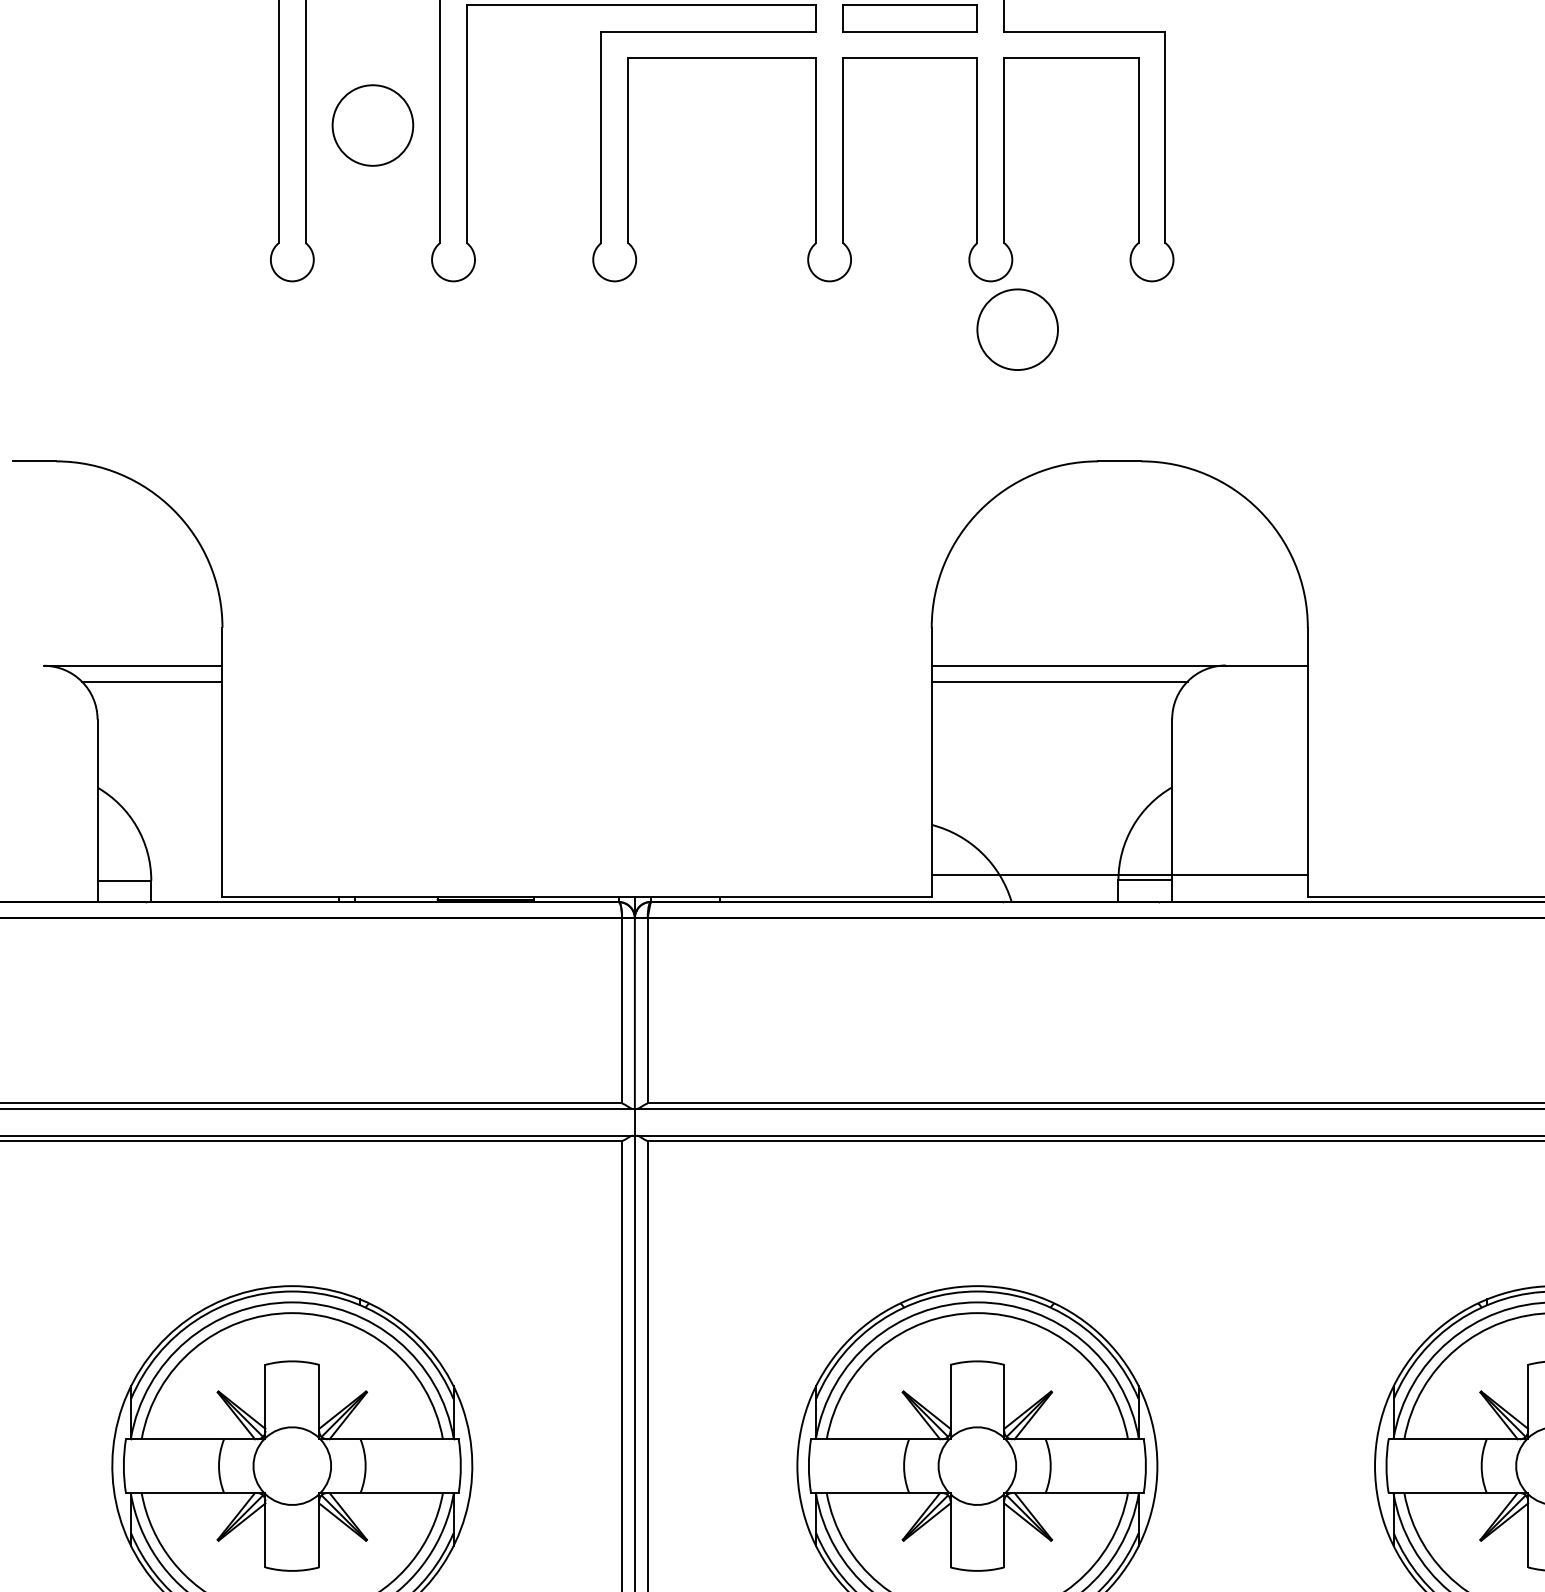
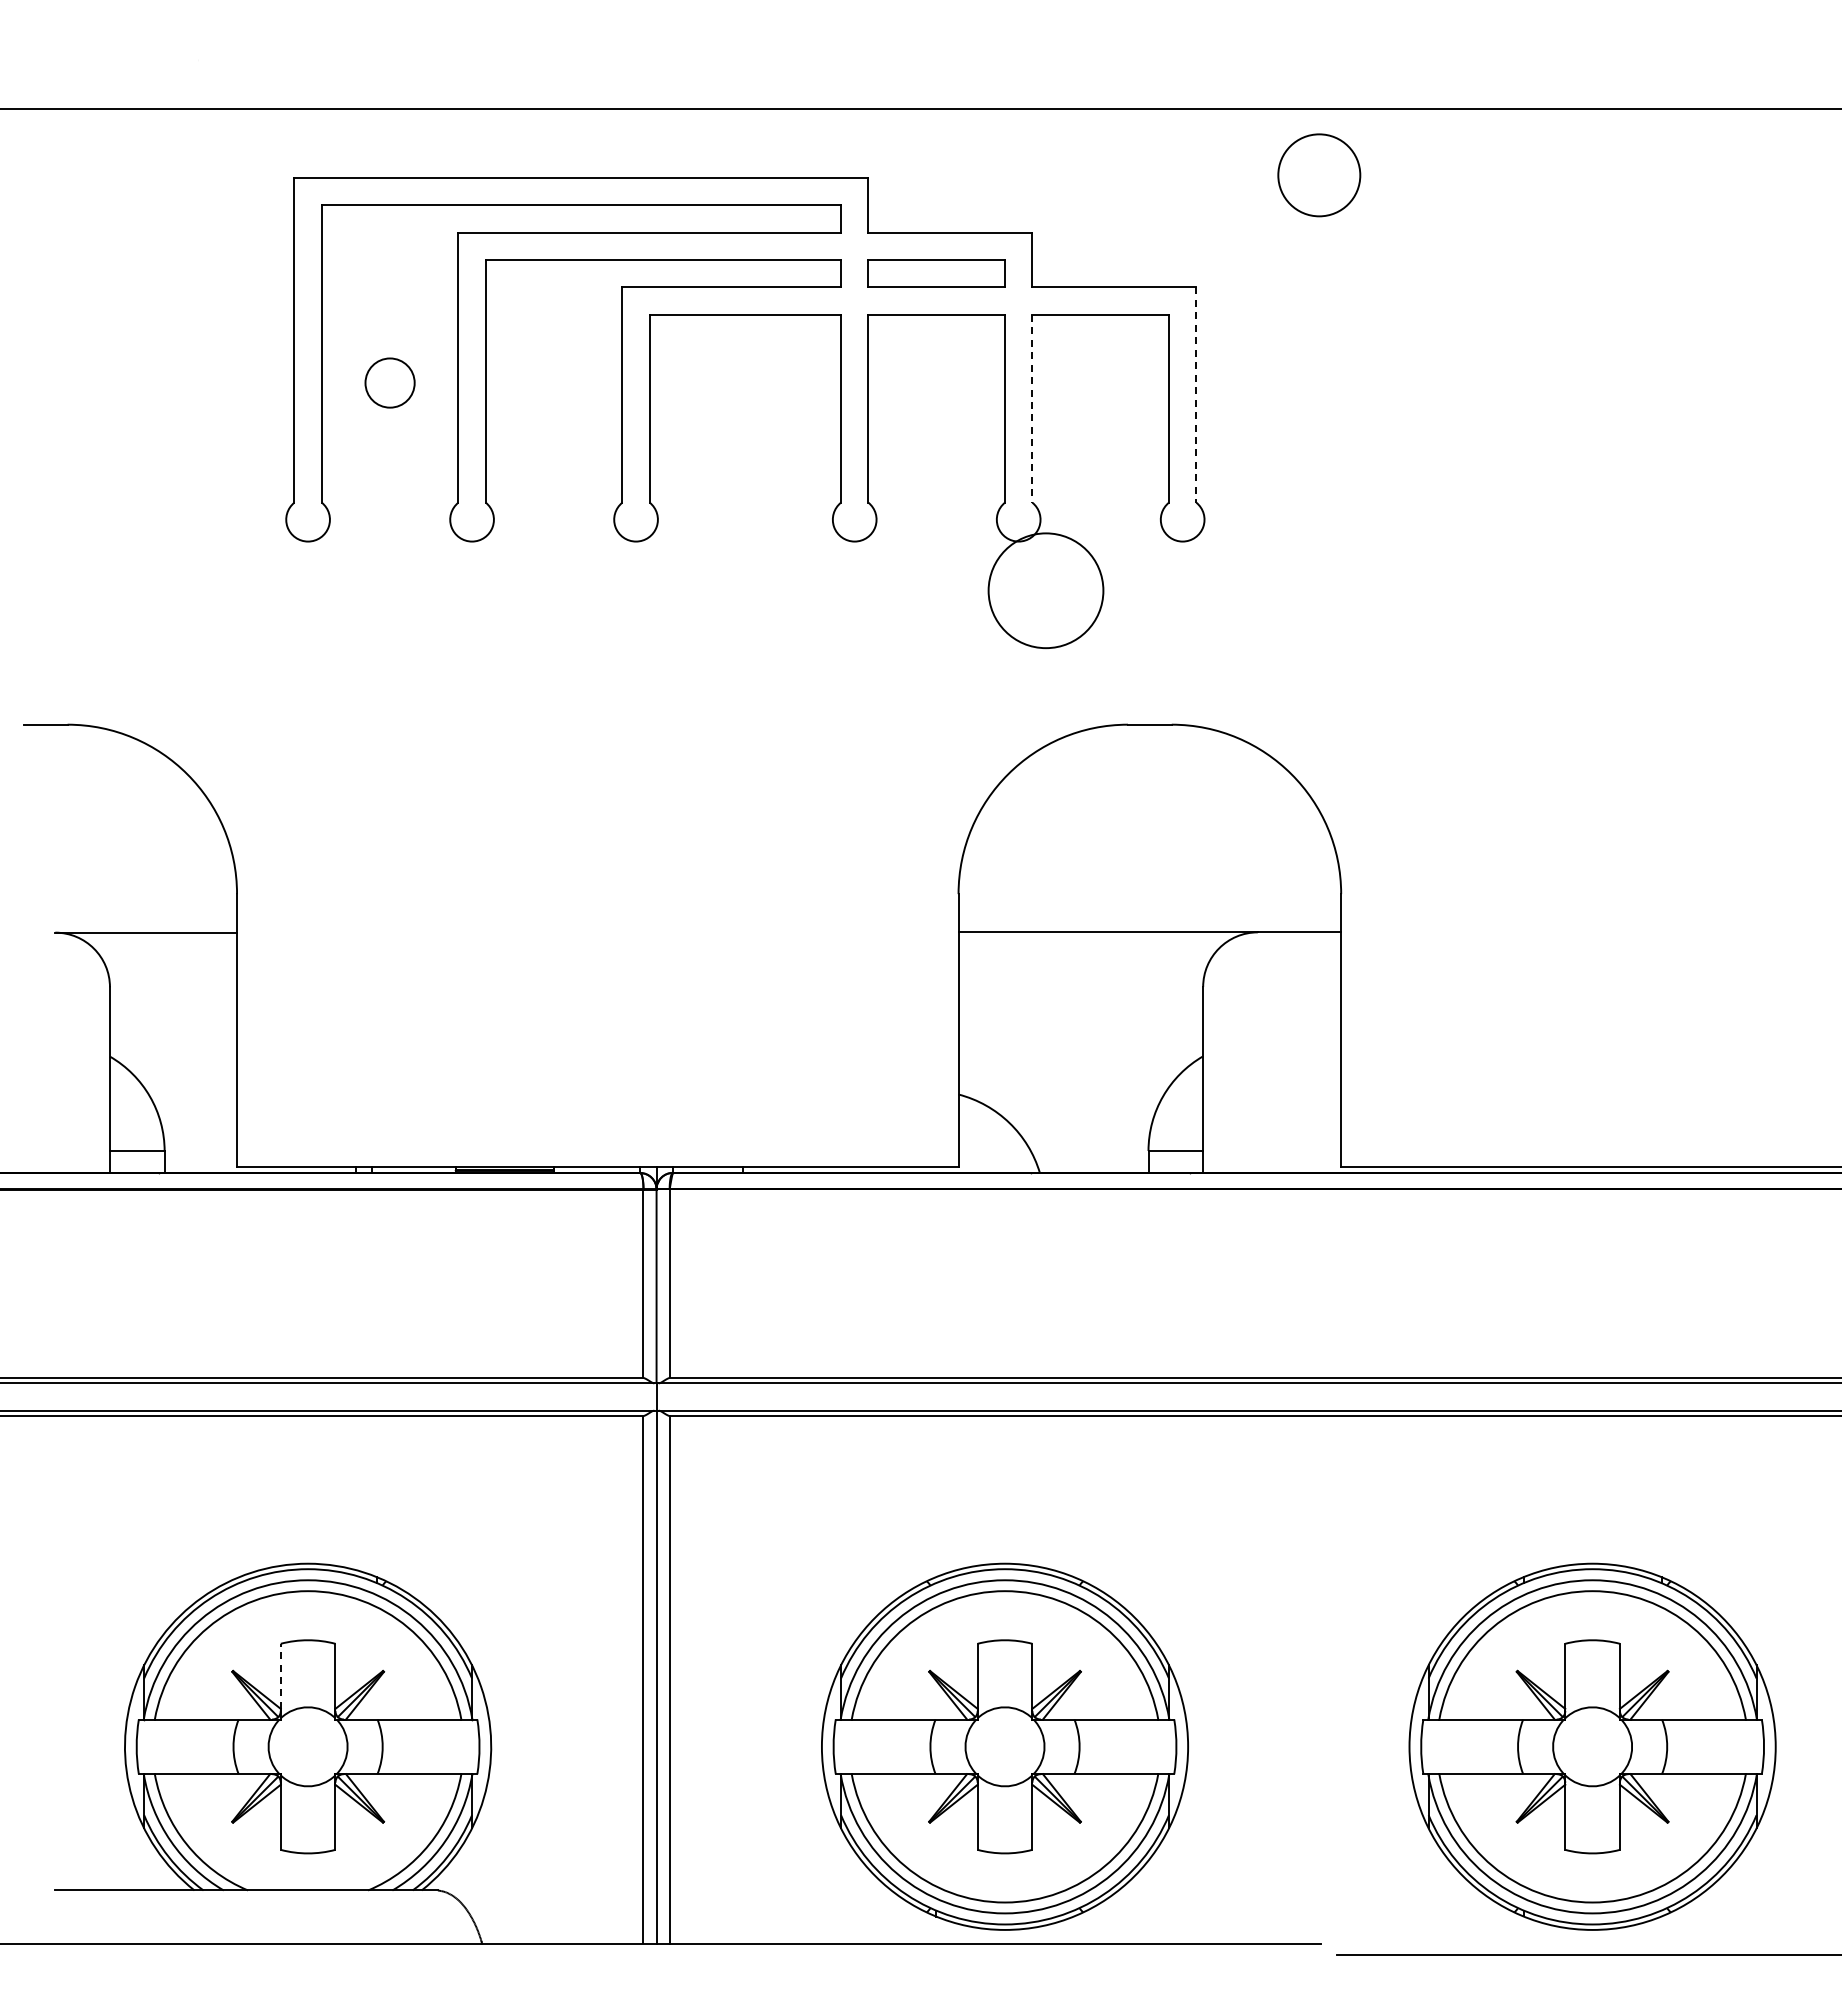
circle: (373, 125) -> (390, 383), size x0.6
line: (1165, 137) -> (1196, 395), solid -> dashed
line: (1004, 150) -> (1032, 408), solid -> dashed
circle: (1018, 329) -> (1046, 590), size x1.4
line: (1059, 681) -> (1088, 948), removed
line: (152, 682) -> (165, 949), removed
line: (1119, 875) -> (1149, 1145), removed
line: (265, 1396) -> (280, 1676), solid -> dashed

